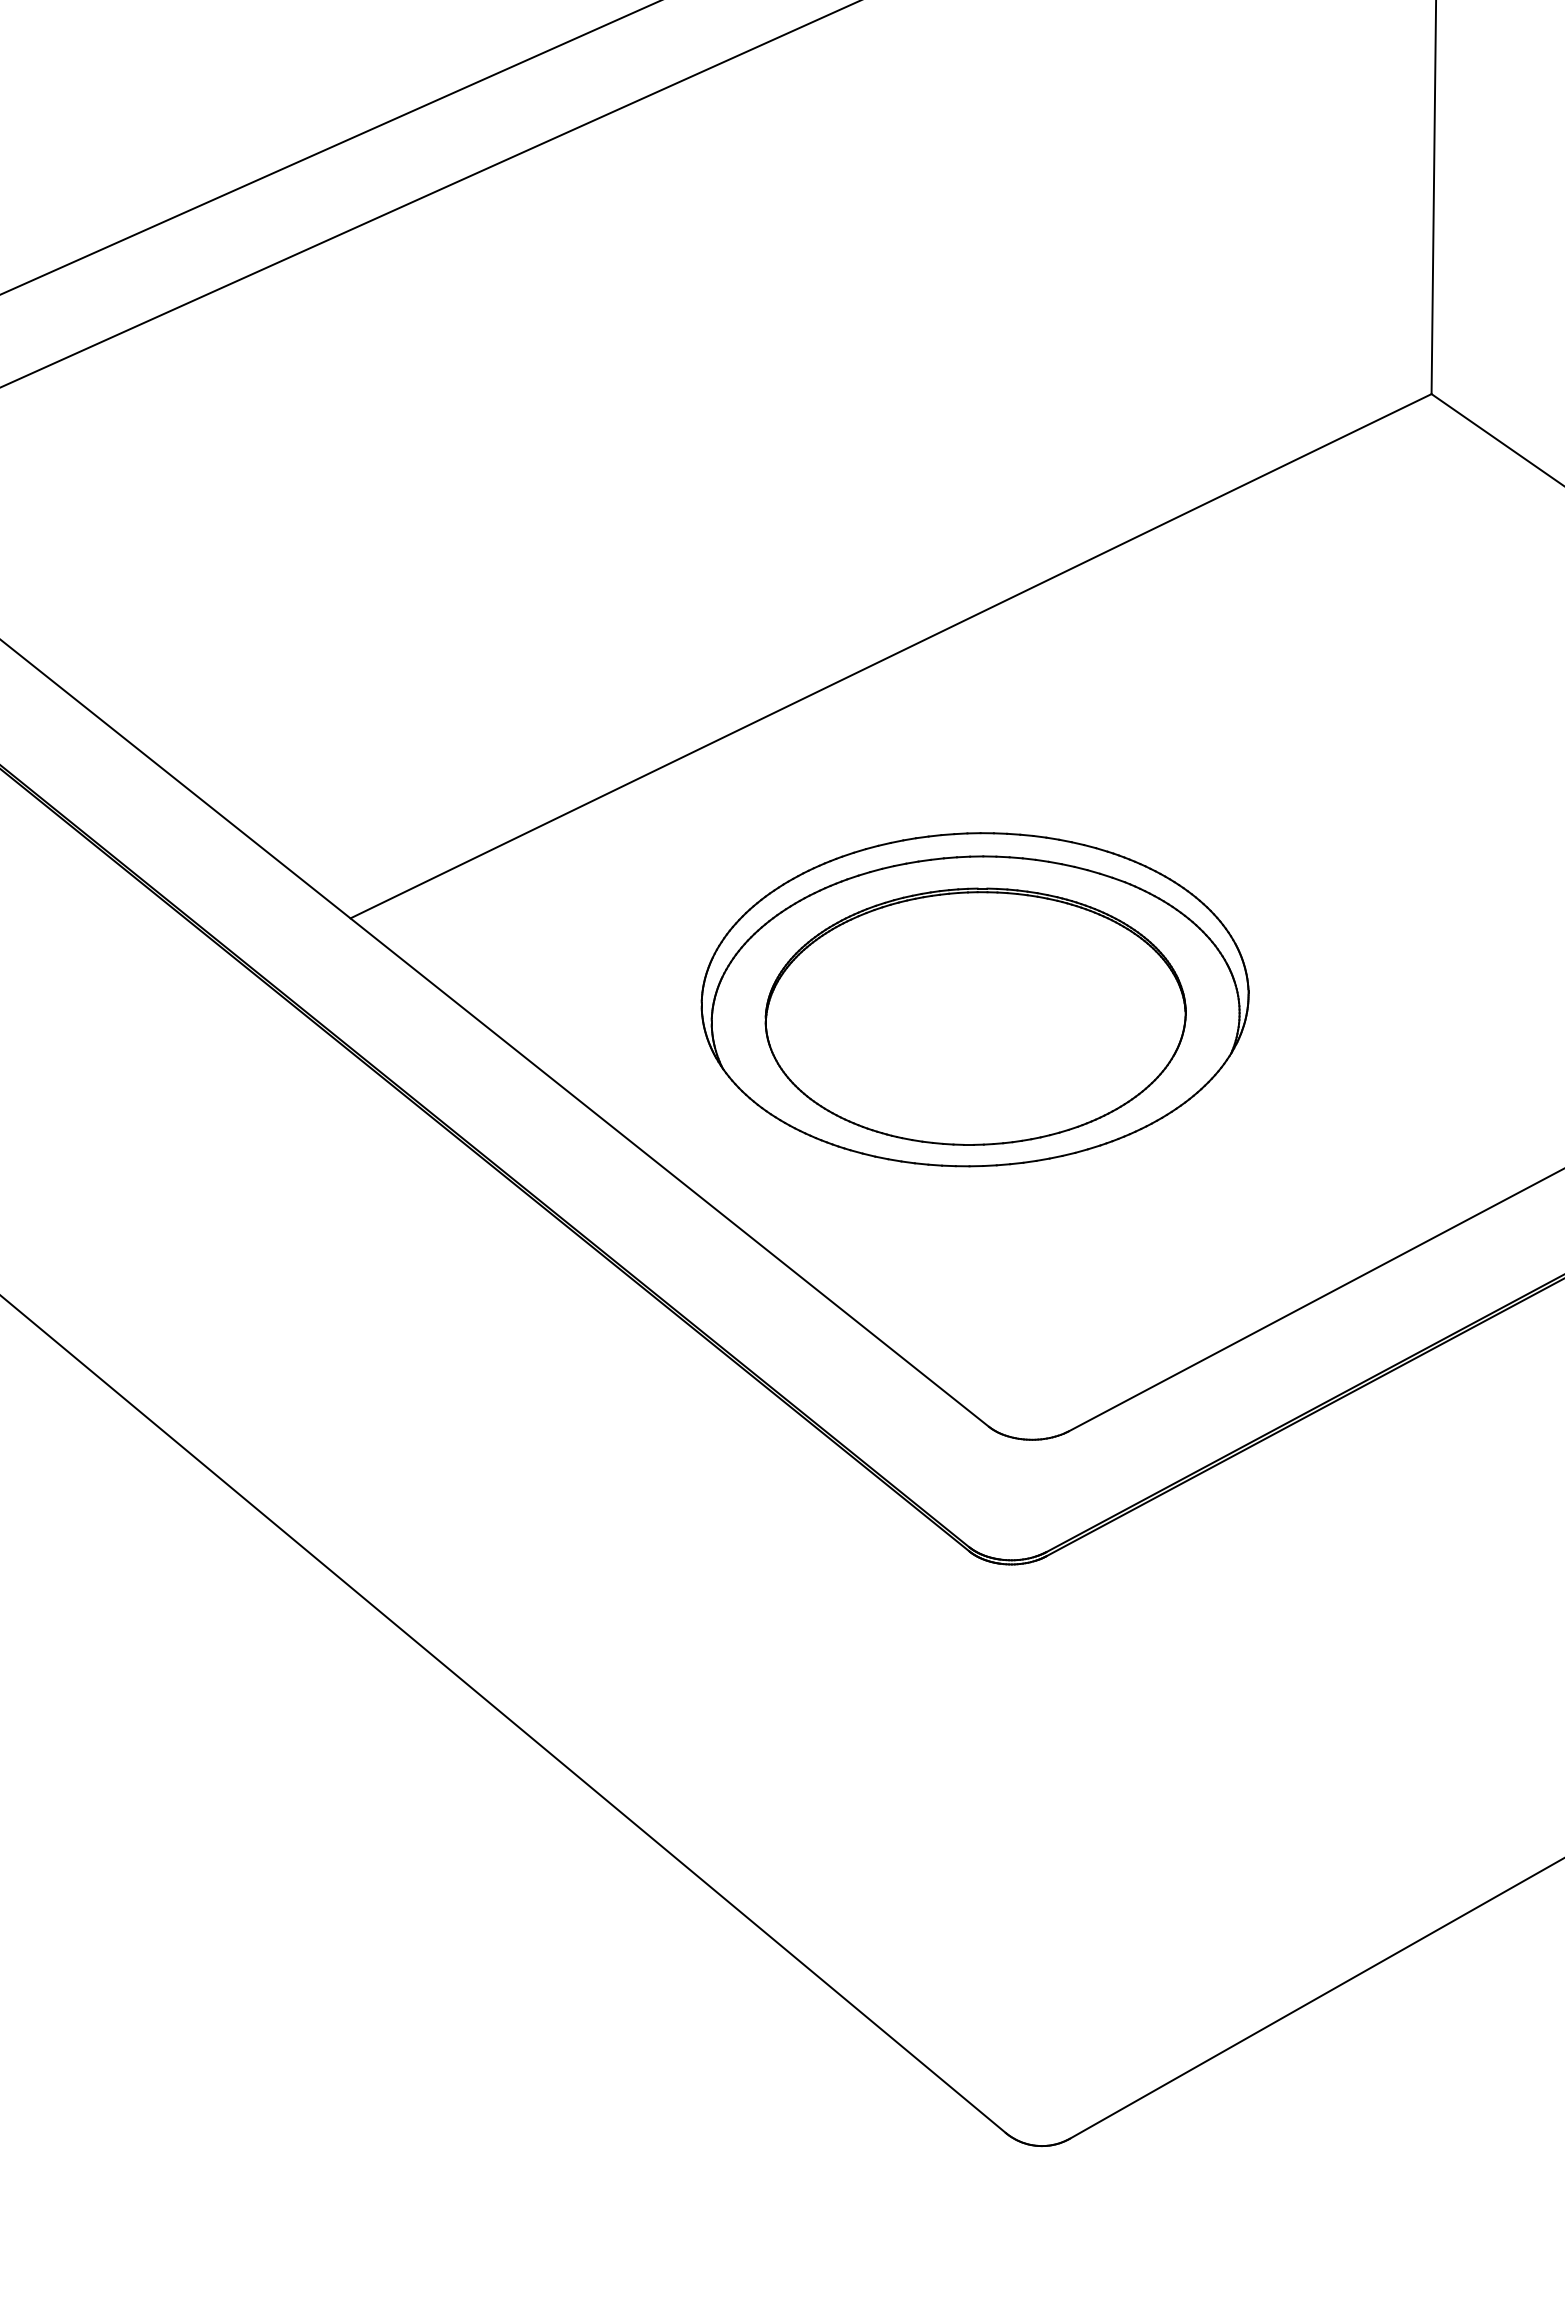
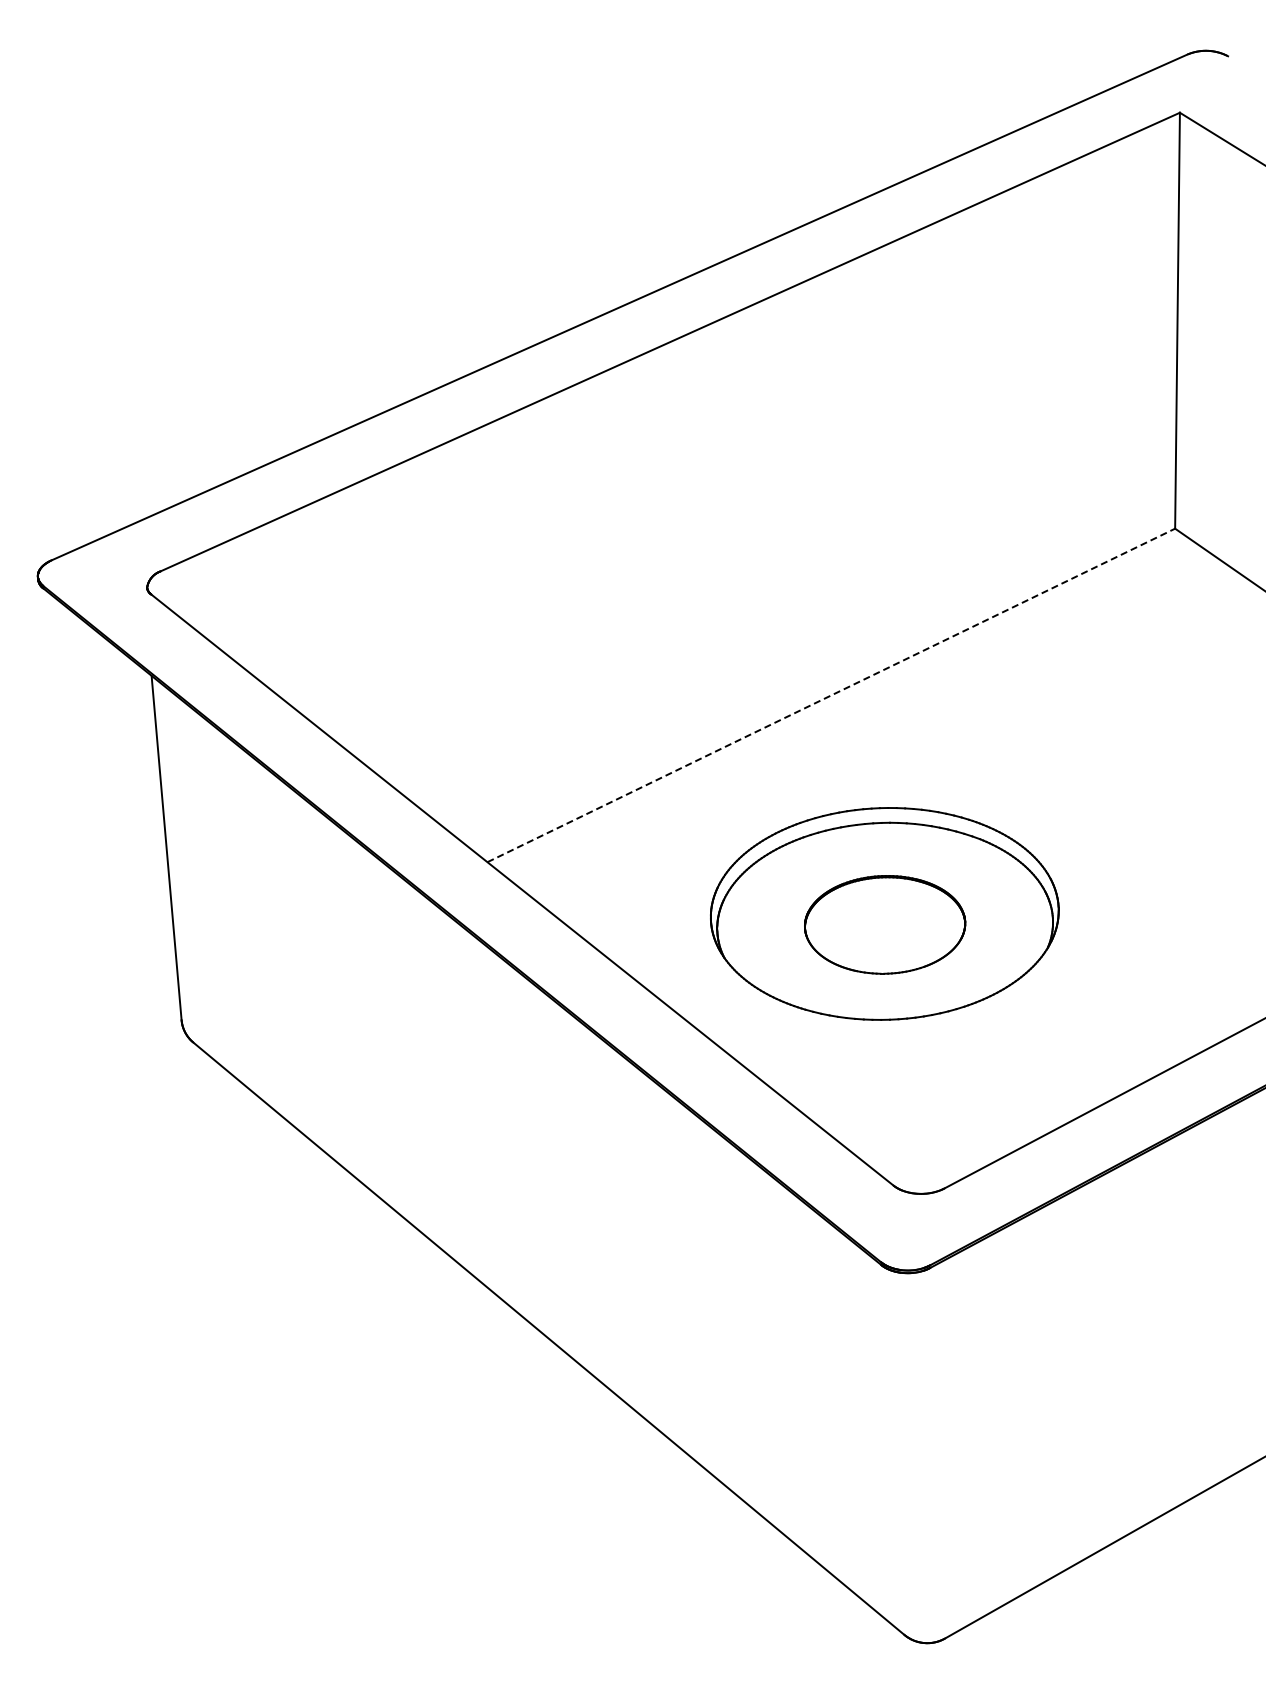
line: (891, 656) -> (831, 695), solid -> dashed
part: (974, 1016) -> (884, 924), size x0.6

